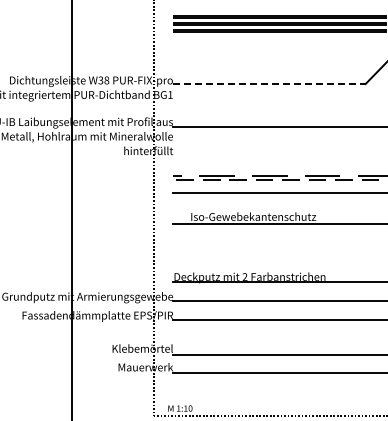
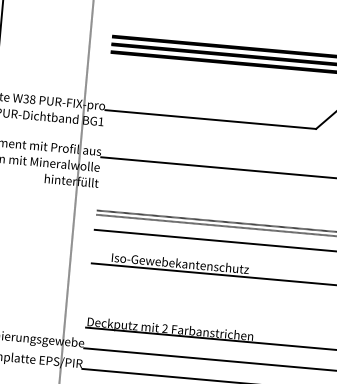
line: (270, 84) -> (211, 120), dashed -> solid

